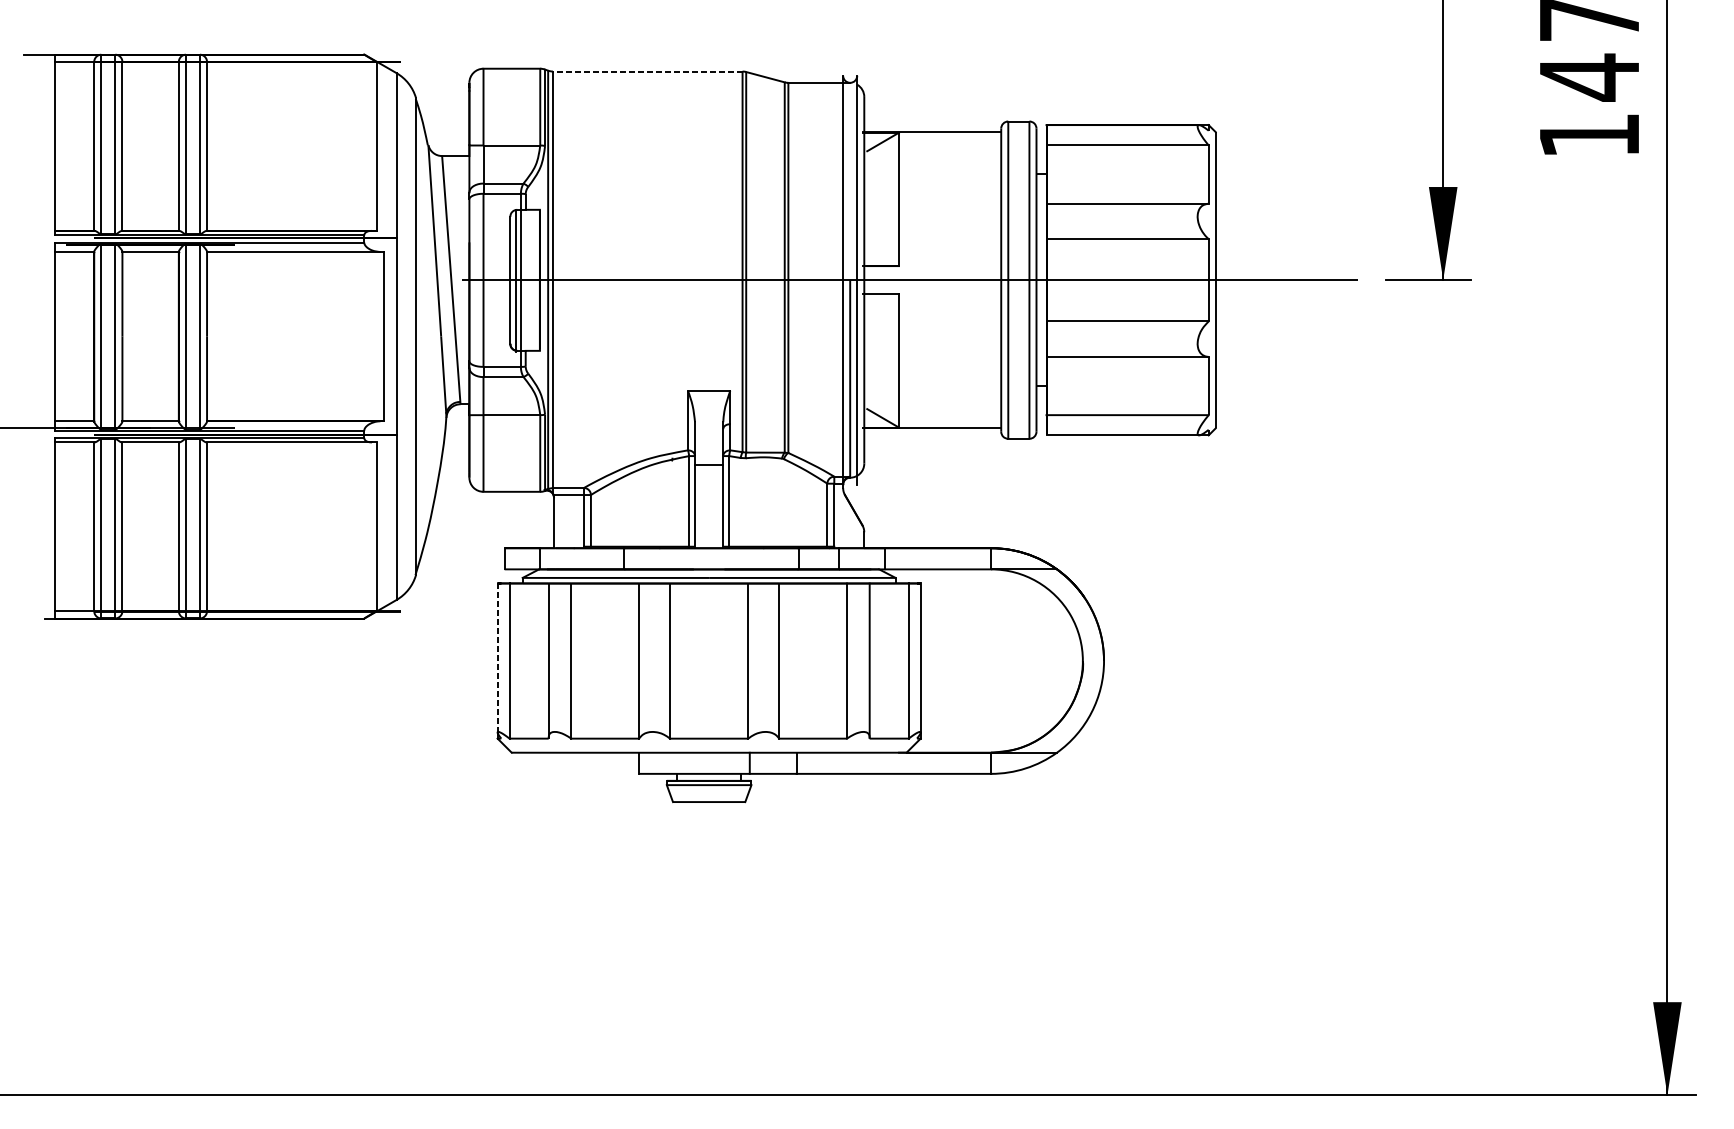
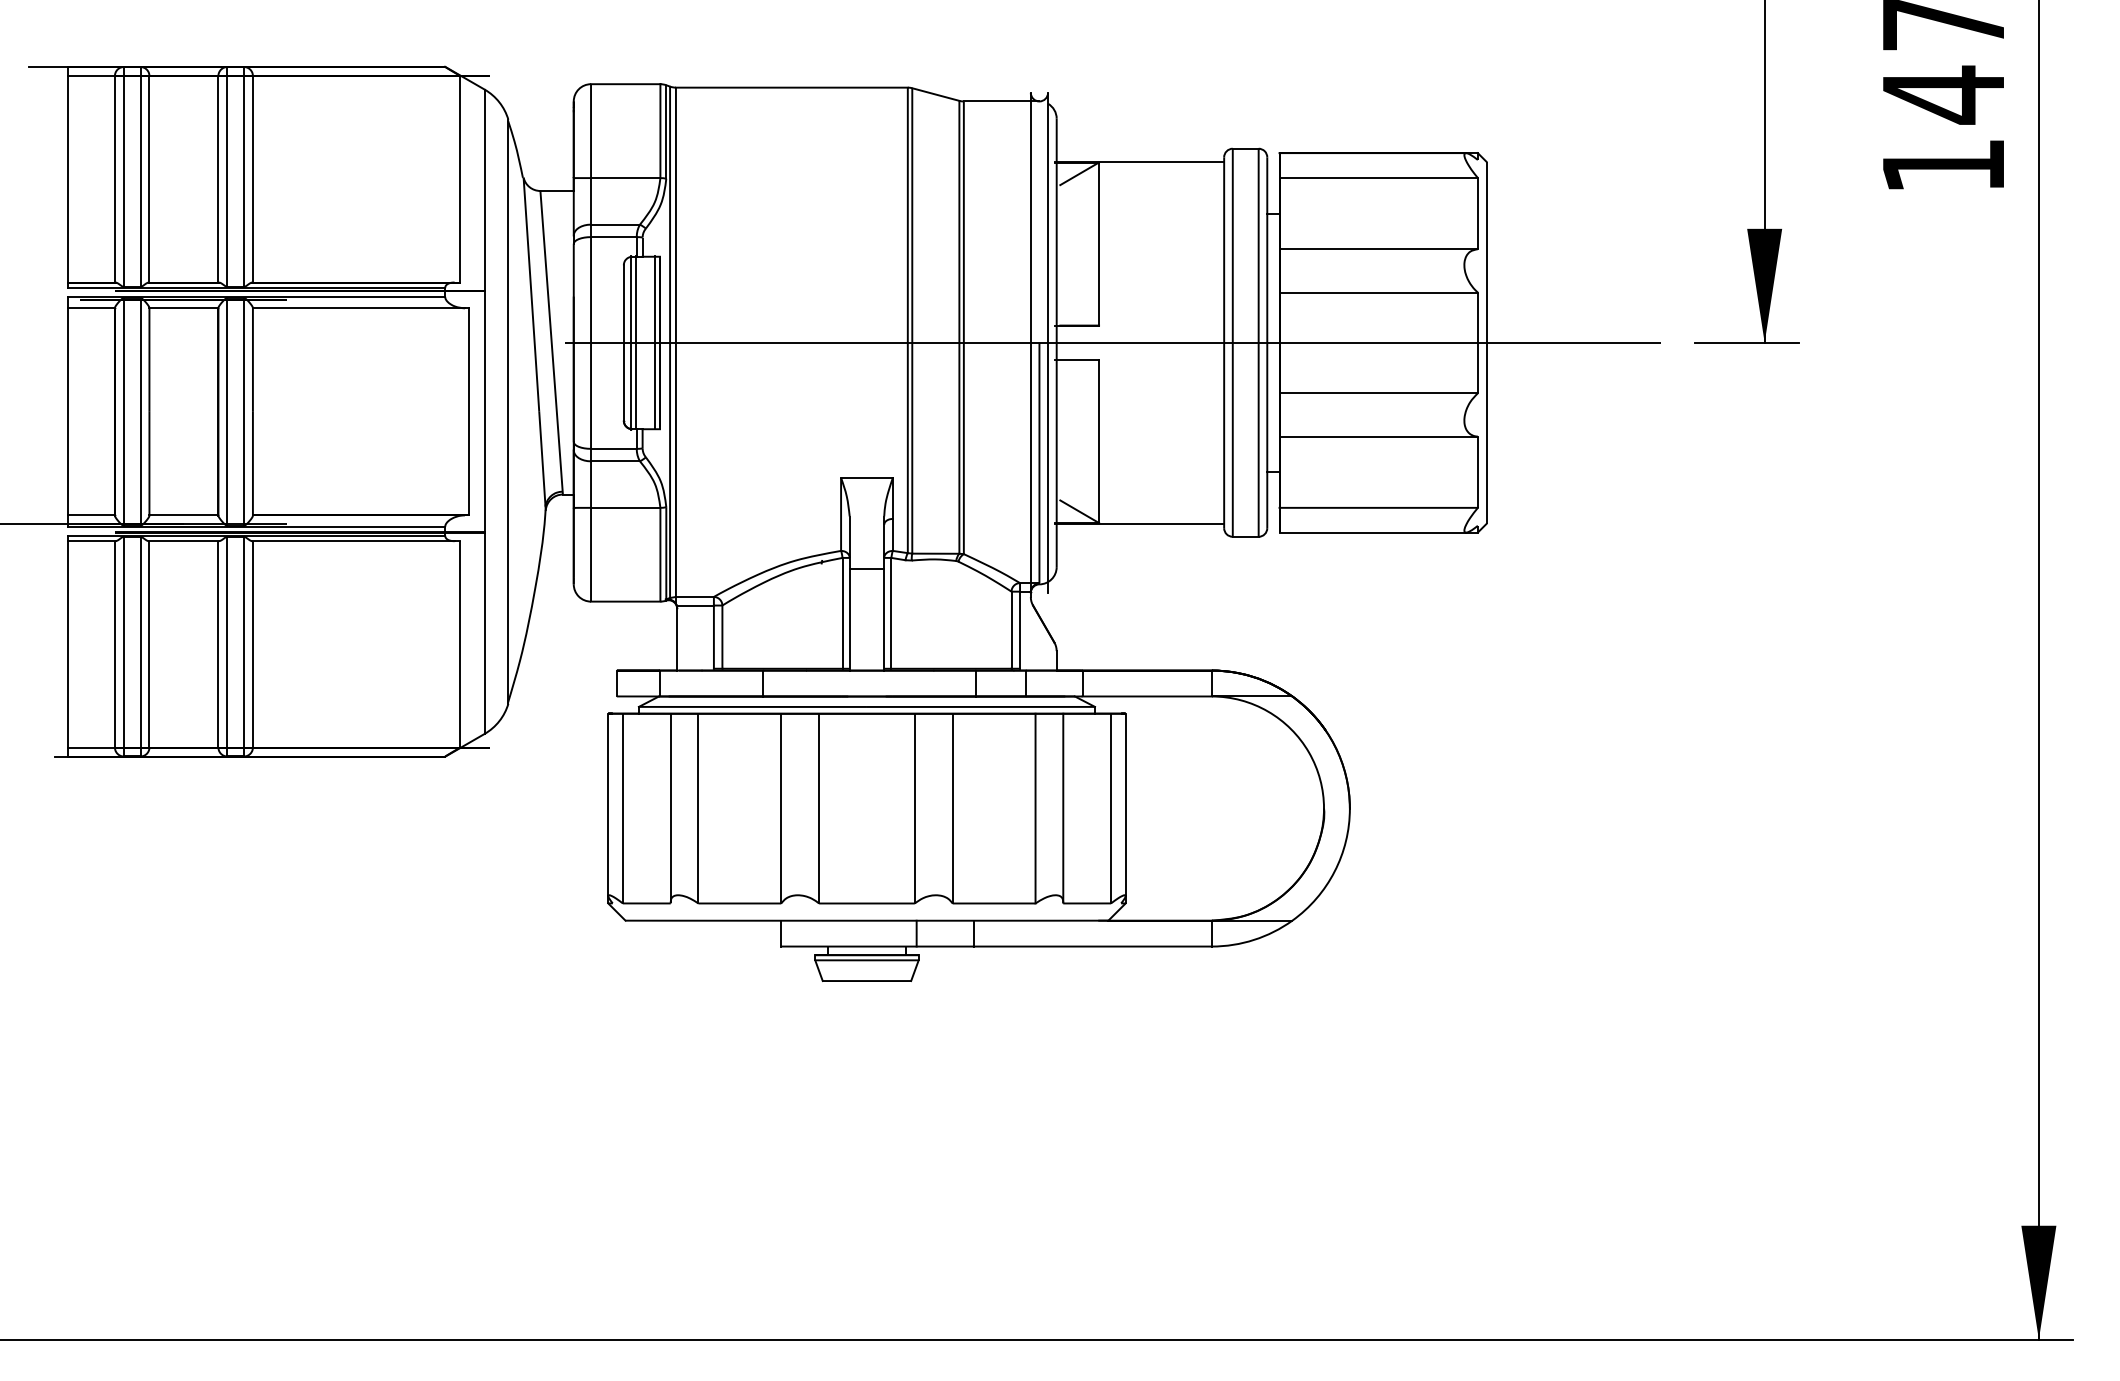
line: (647, 71) -> (791, 87), dashed -> solid
line: (536, 279) -> (655, 342), added
line: (497, 658) -> (608, 805), dashed -> solid

